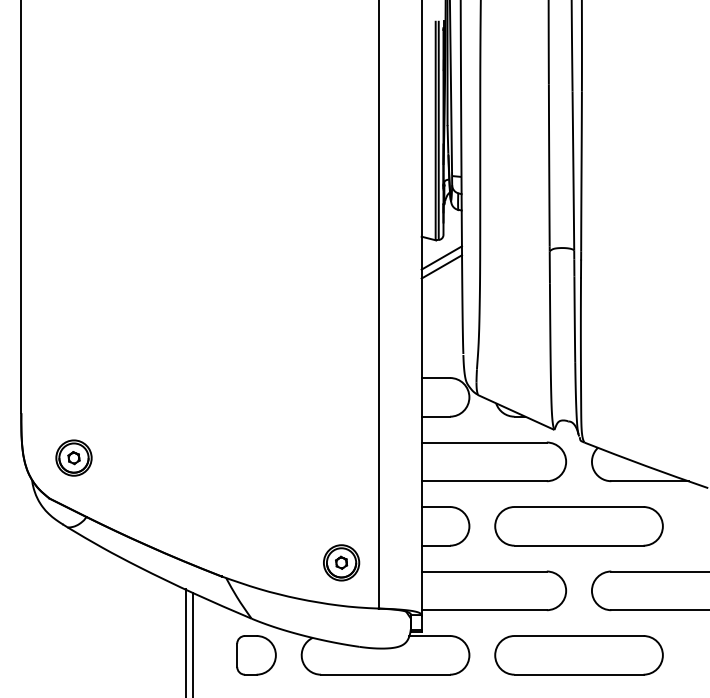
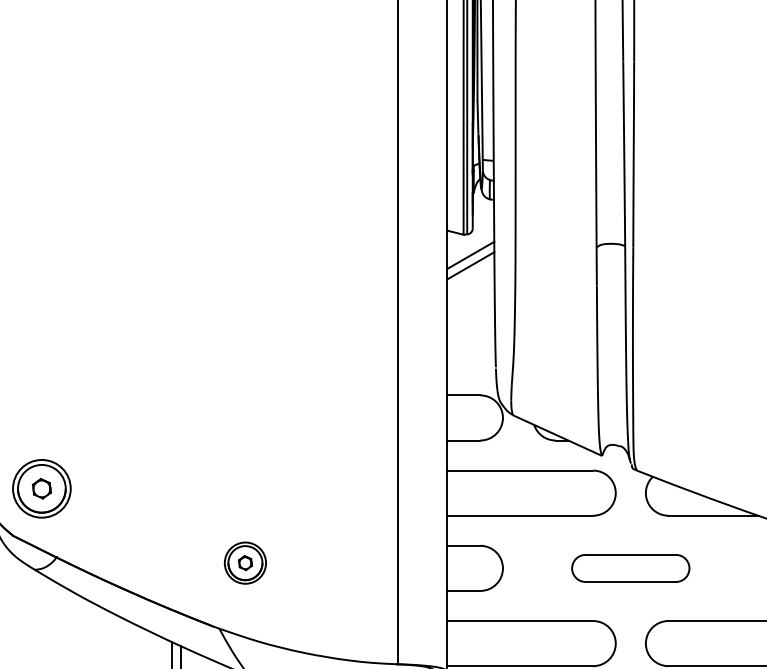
part: (73, 457) -> (41, 488), size x1.4
part: (578, 526) -> (630, 568), size x0.6
part: (341, 562) -> (245, 562), moved

